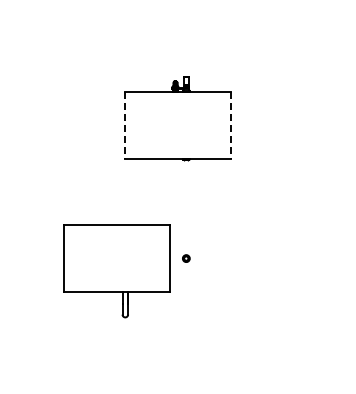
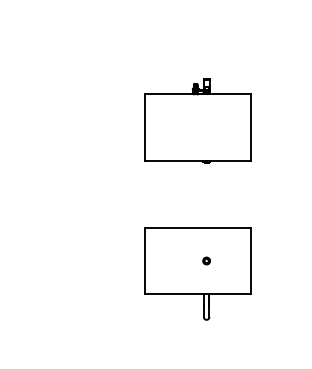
line: (125, 125) -> (145, 127), dashed -> solid
line: (230, 125) -> (250, 127), dashed -> solid
part: (116, 271) -> (197, 273), moved

